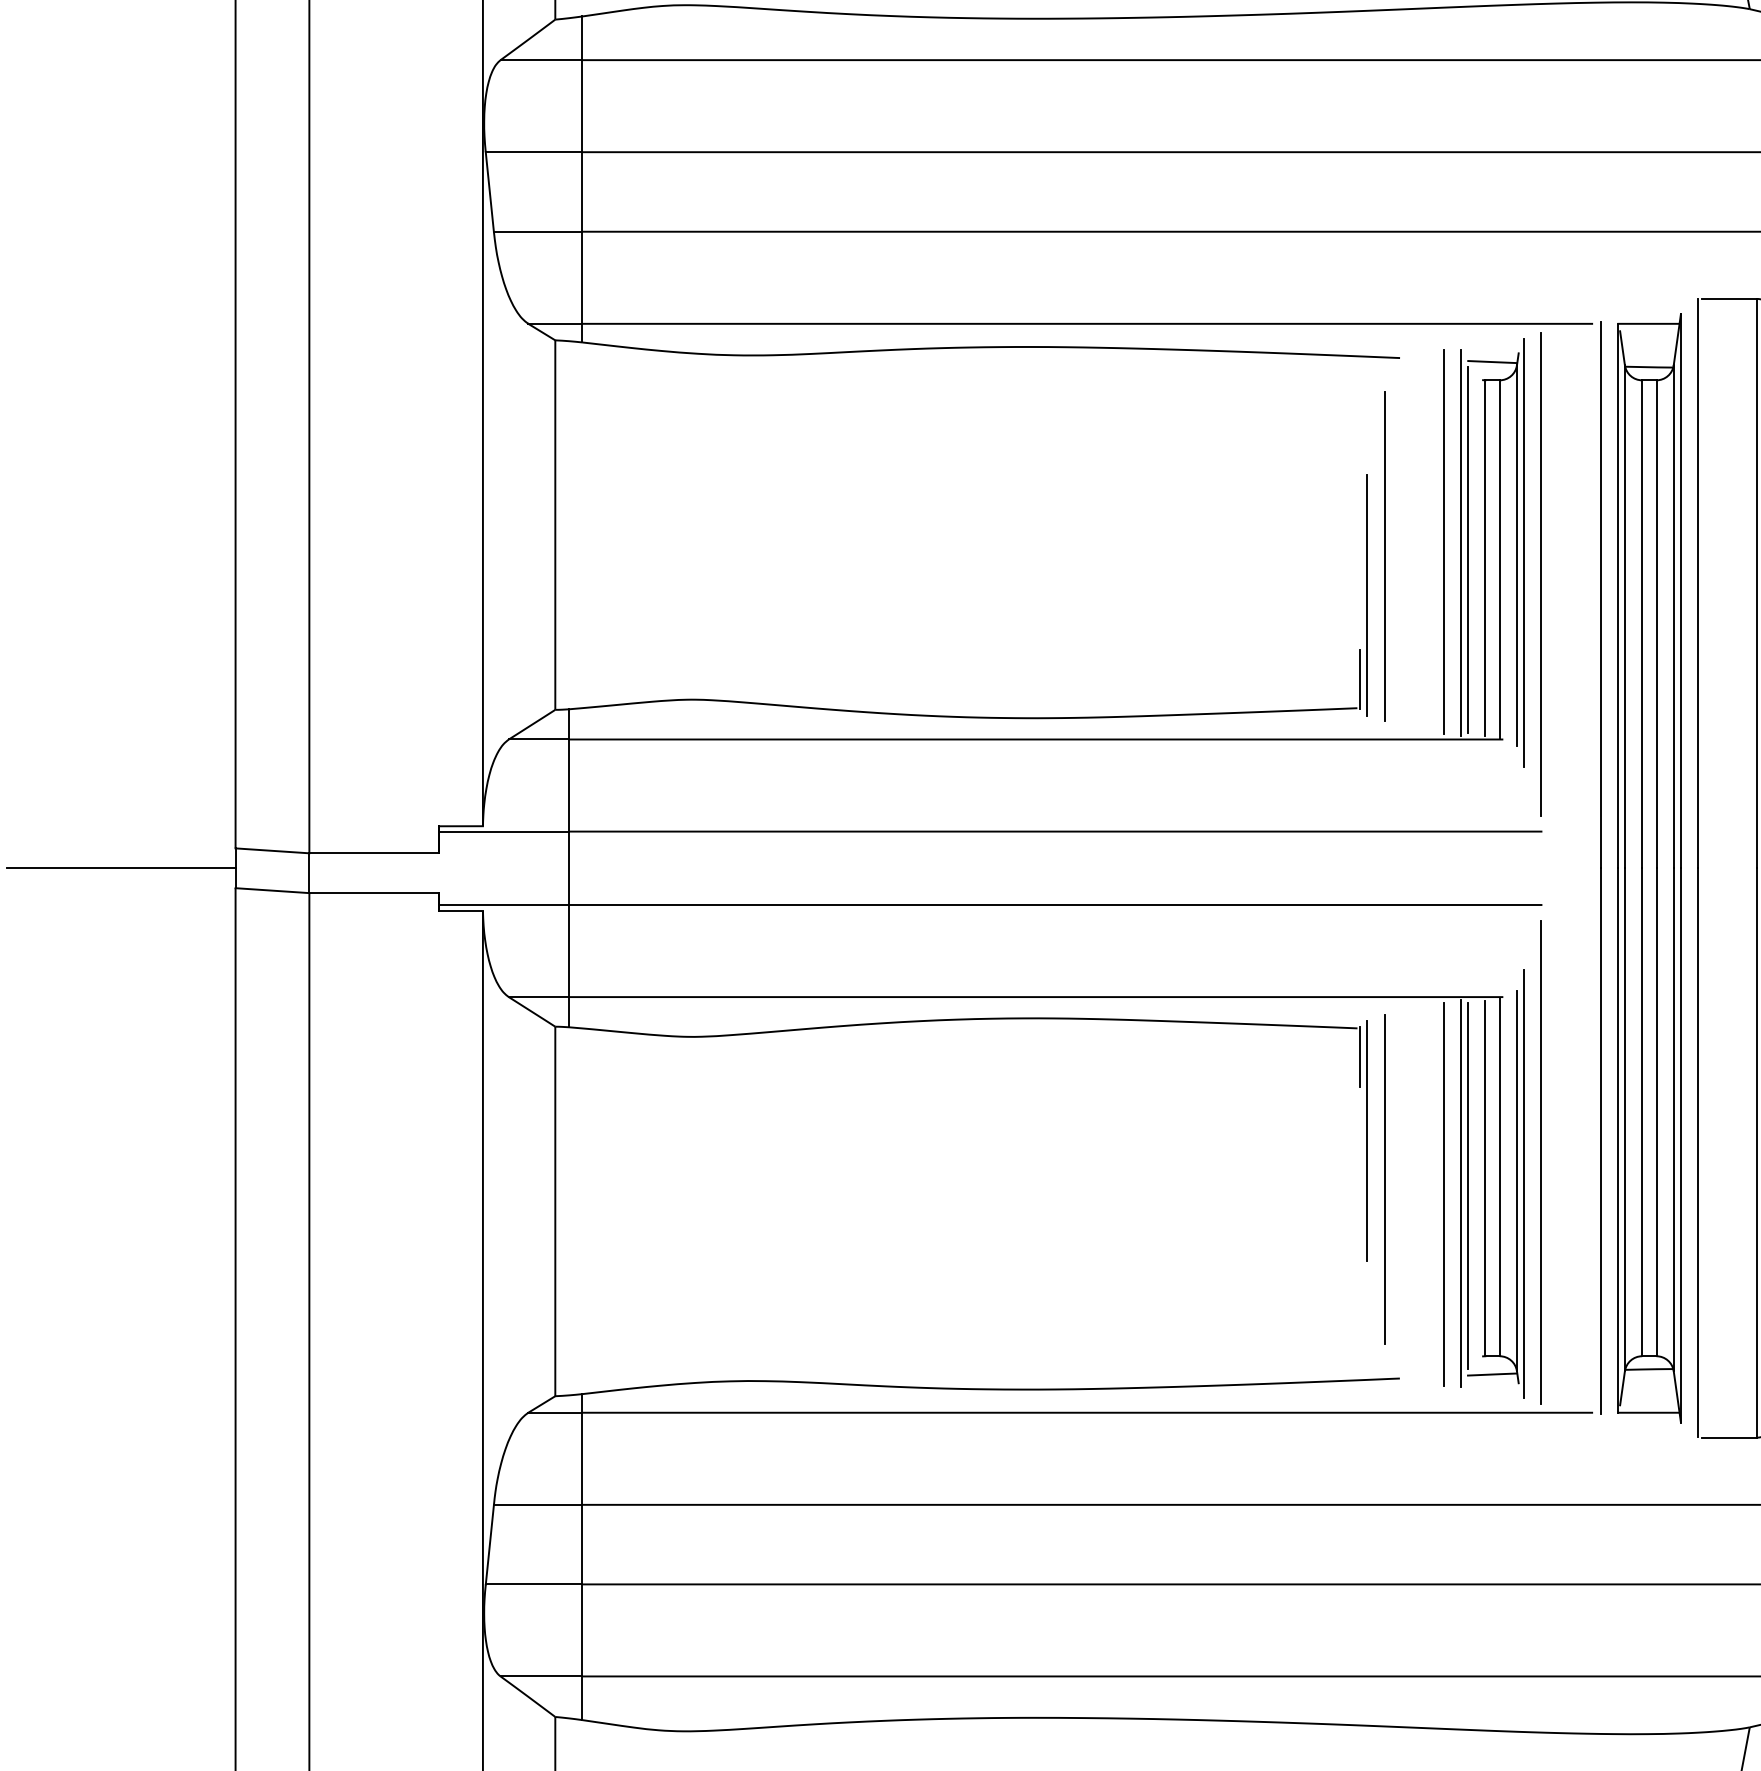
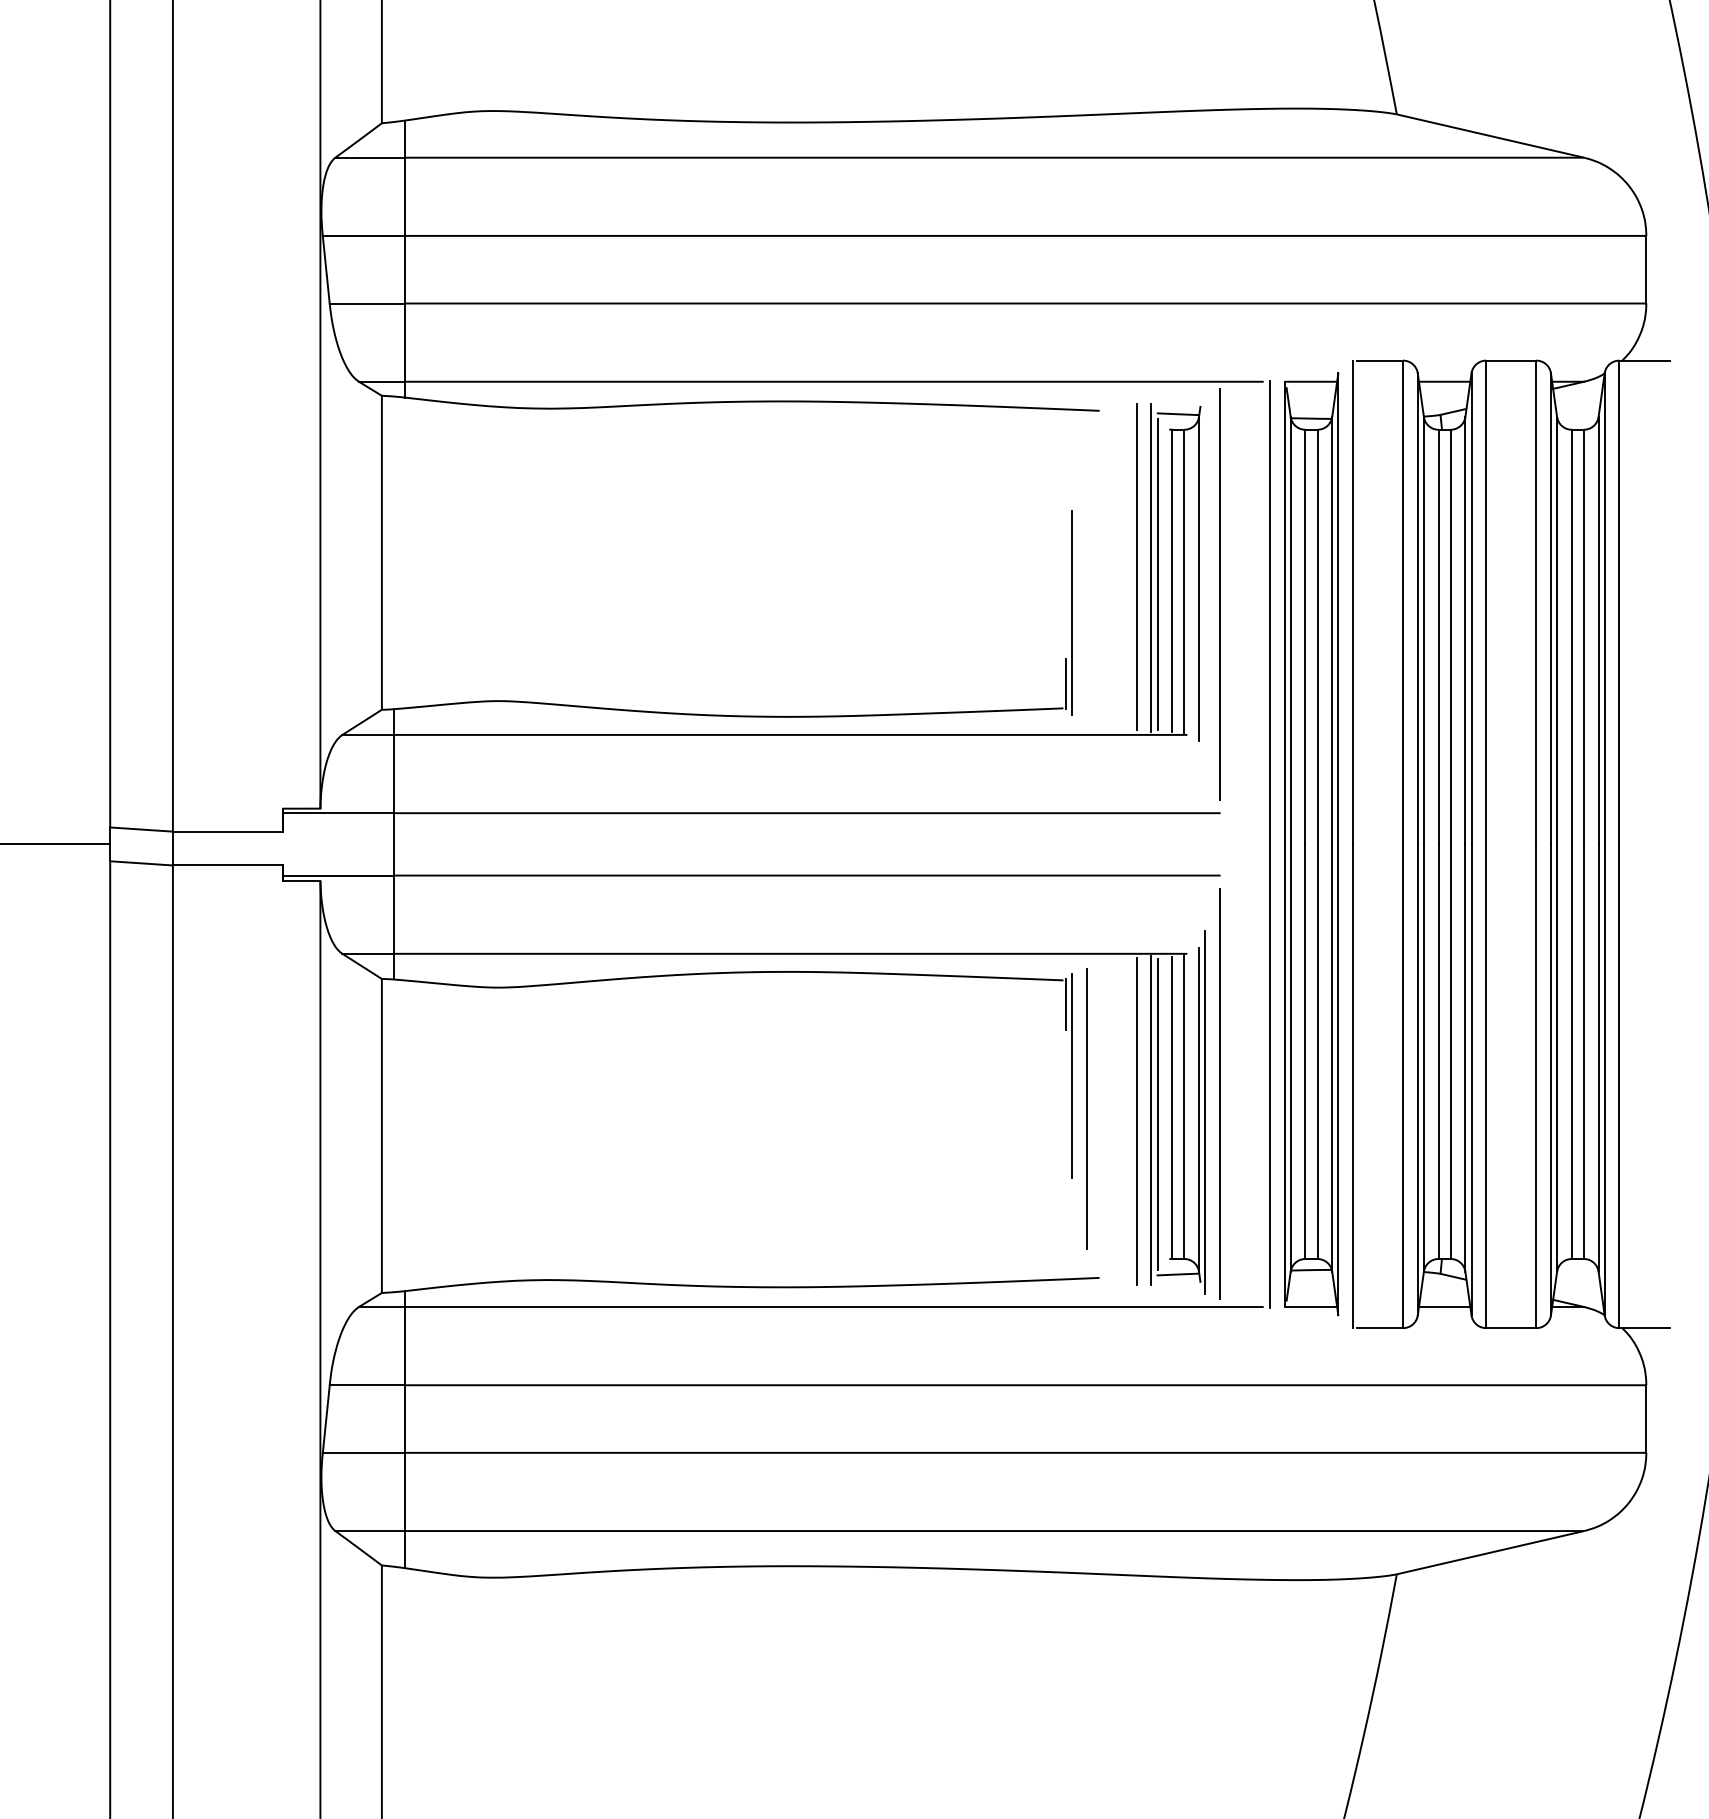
line: (1524, 553) -> (1205, 576), removed
line: (1384, 556) -> (1086, 579), removed

